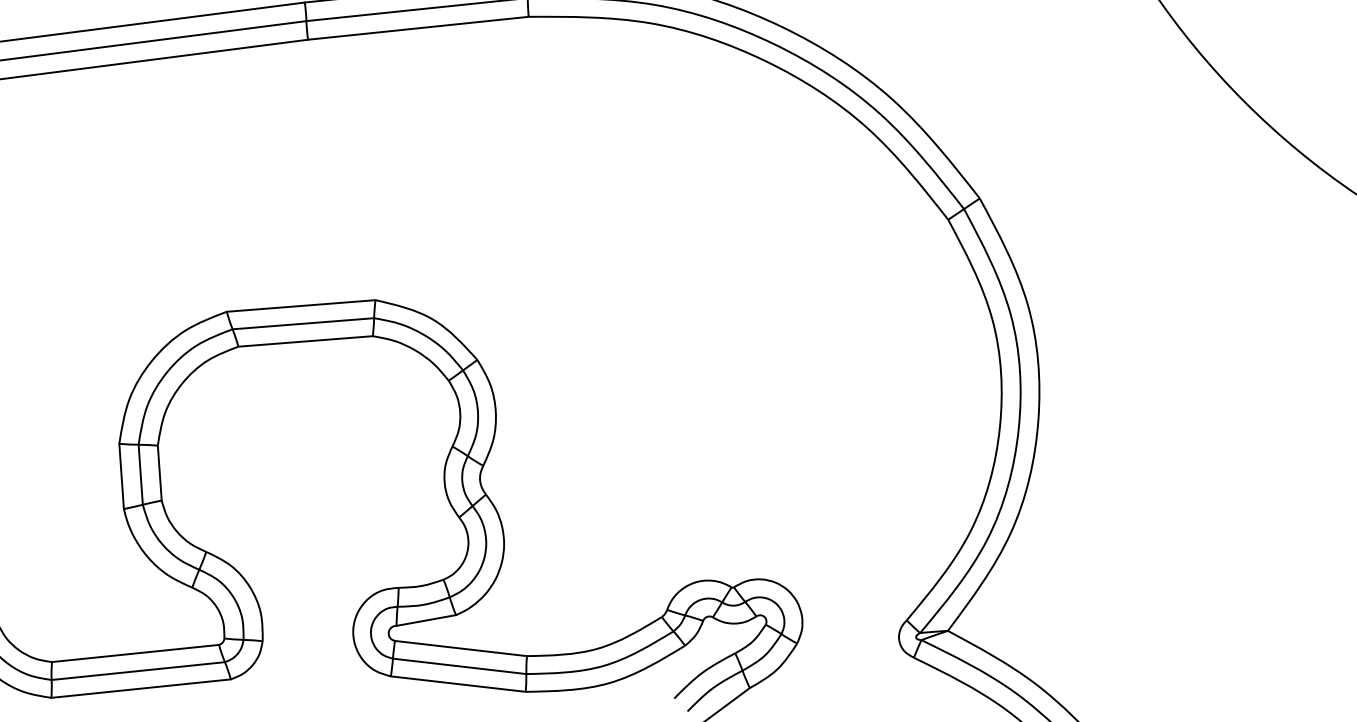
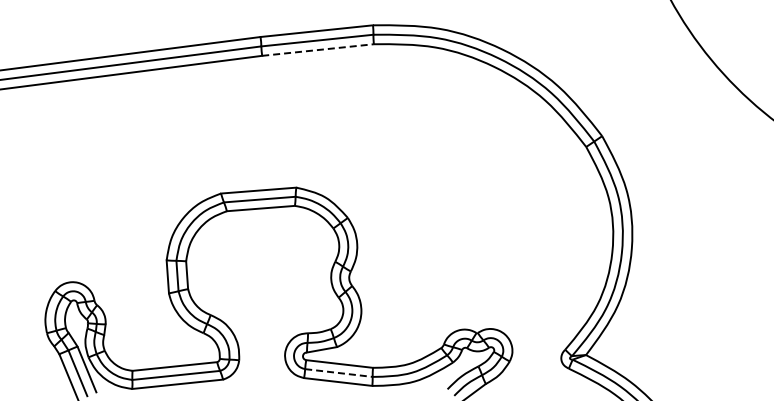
line: (419, 29) -> (318, 50), solid -> dashed
line: (458, 667) -> (338, 373), solid -> dashed

